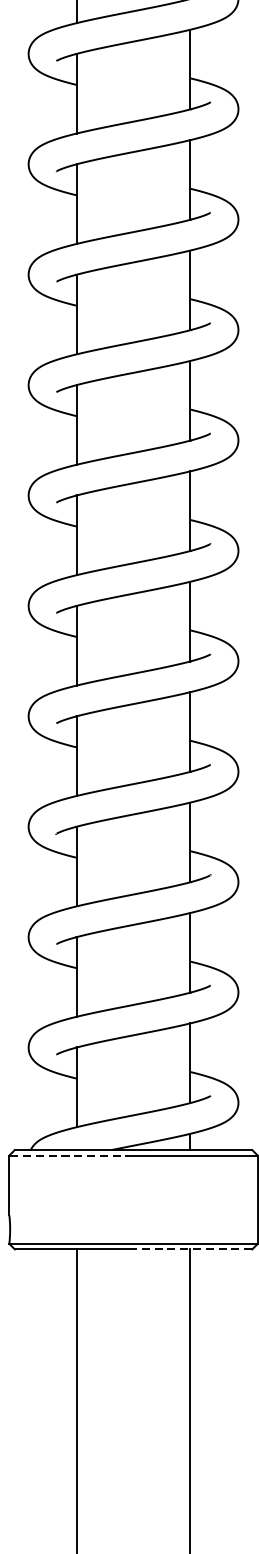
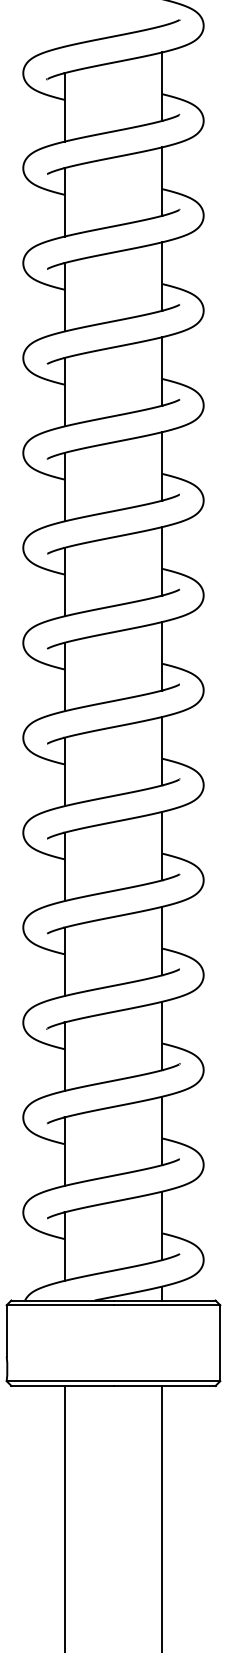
line: (70, 1155) -> (59, 1305), dashed -> solid
line: (192, 1248) -> (164, 1385), dashed -> solid

